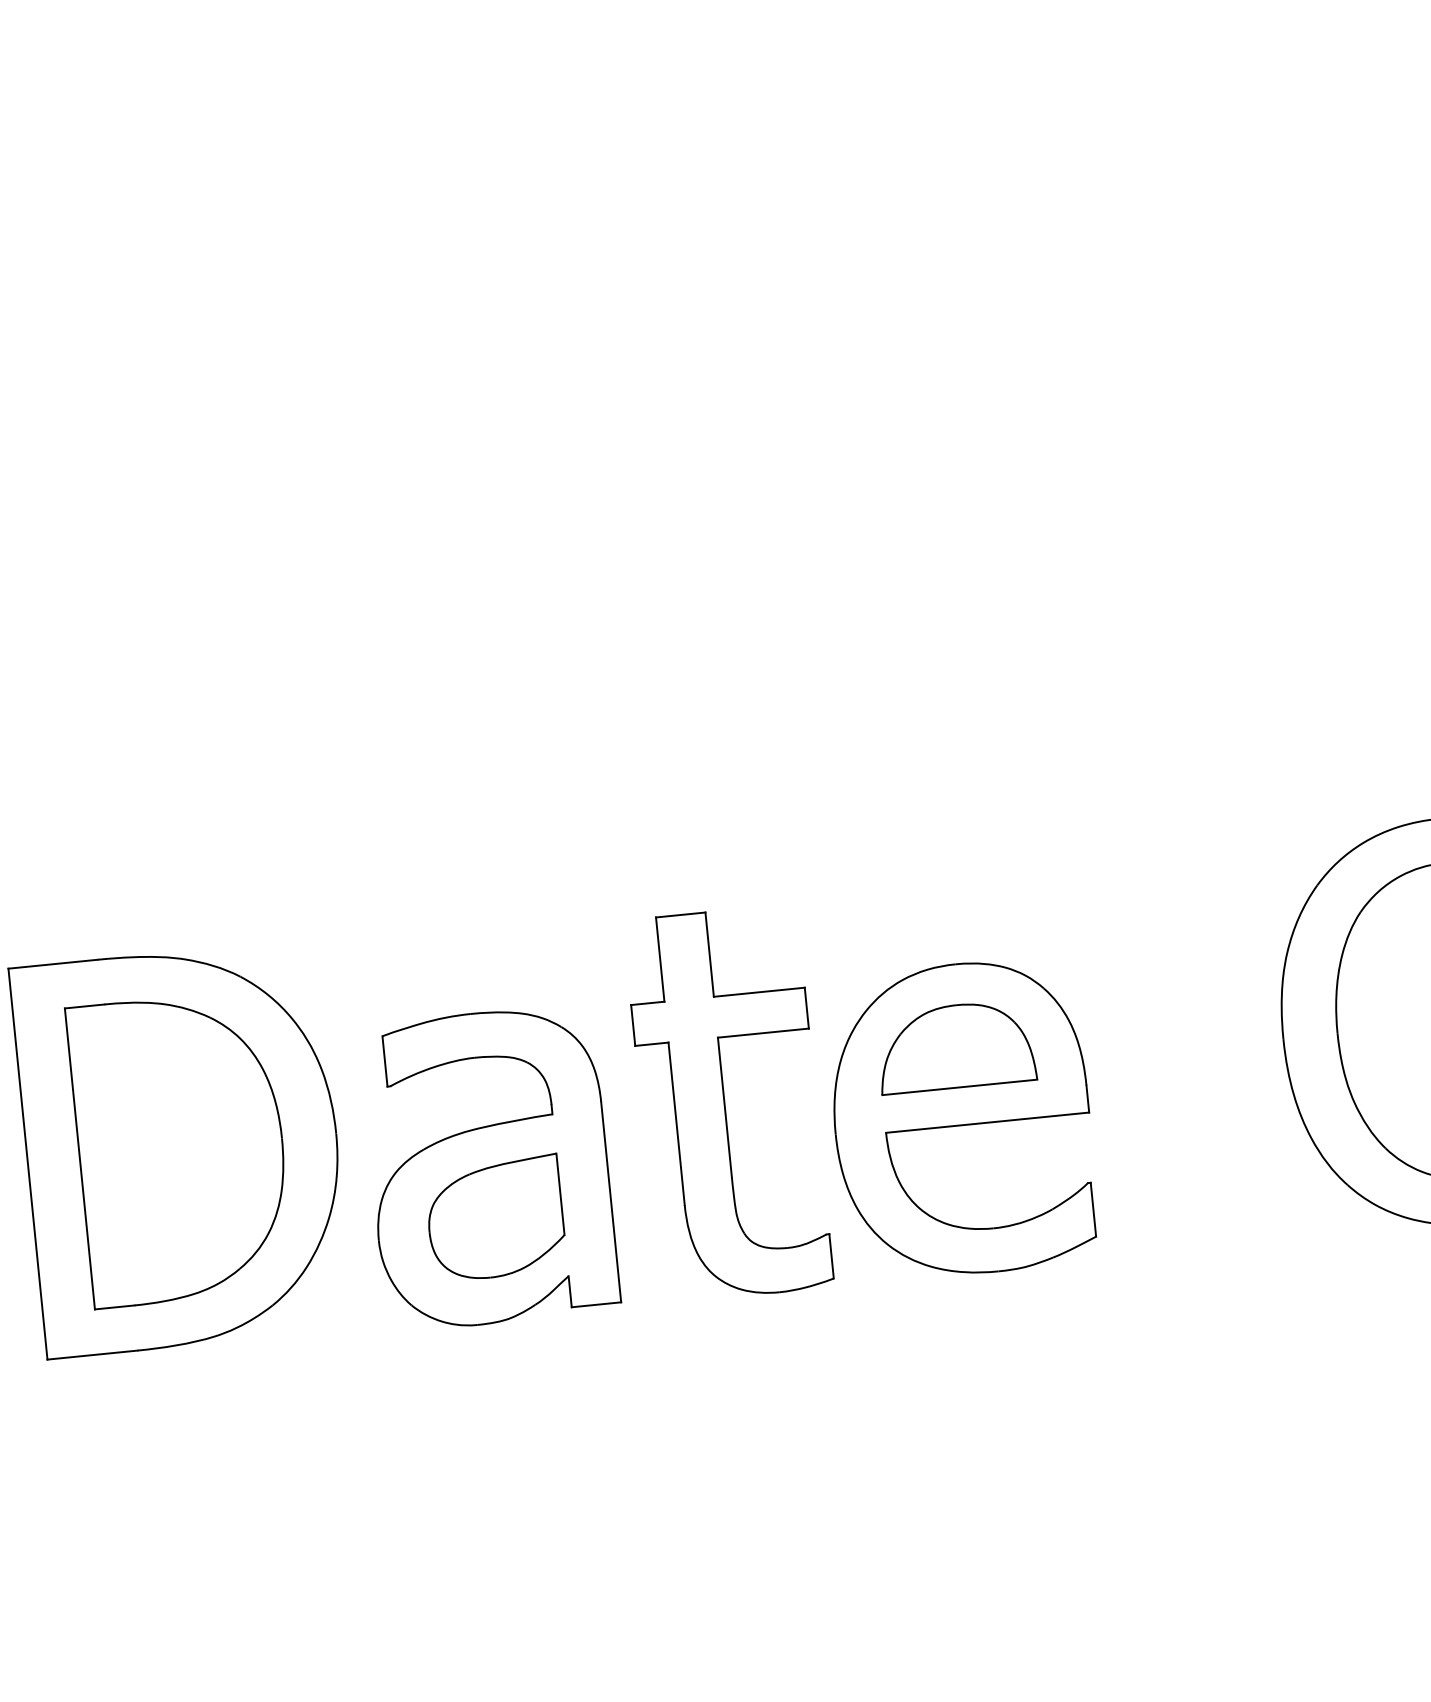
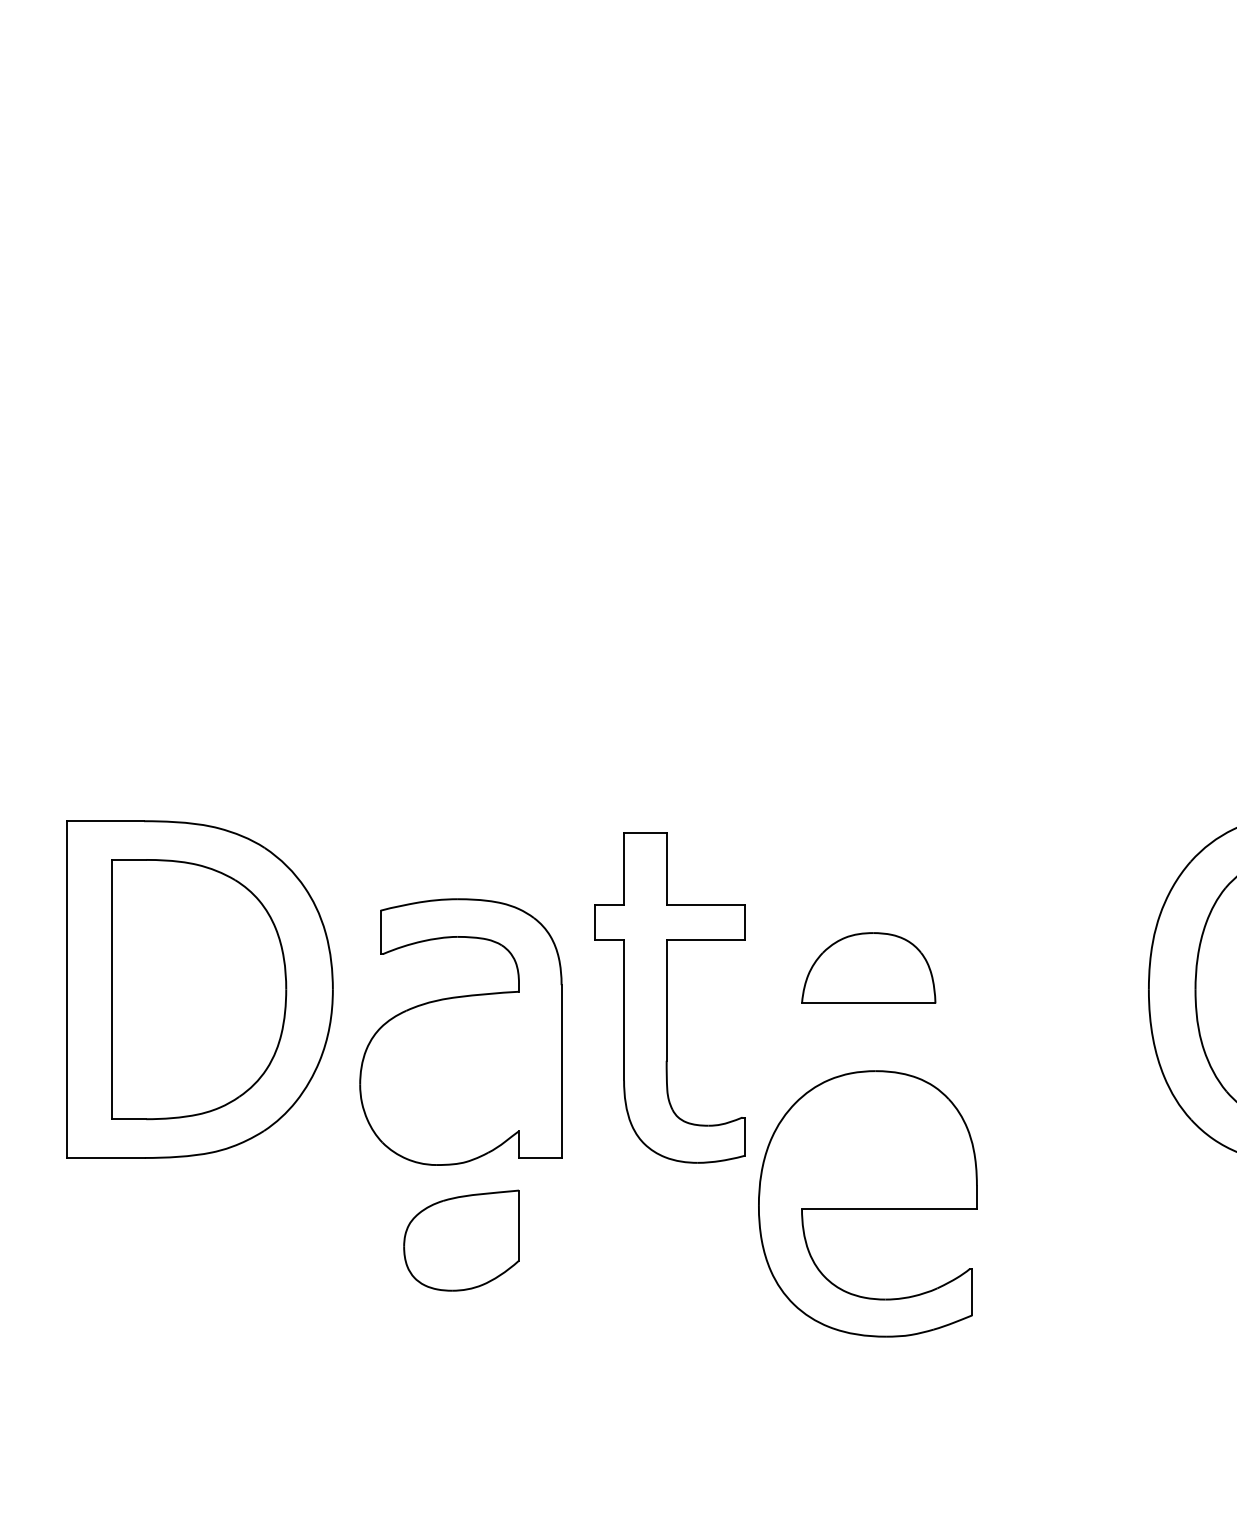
part: (961, 1118) -> (867, 1203), moved
part: (495, 1218) -> (461, 1240), moved

